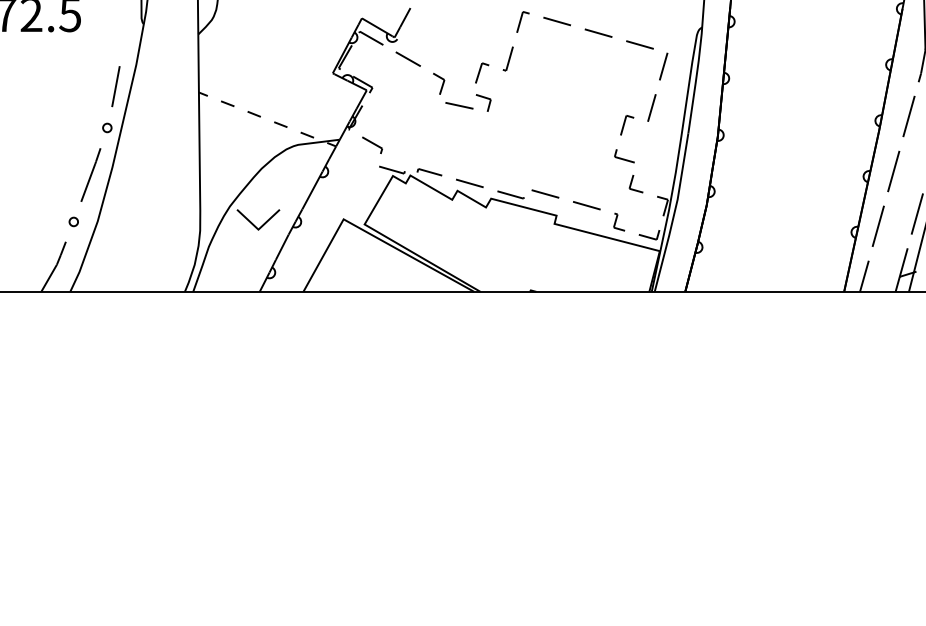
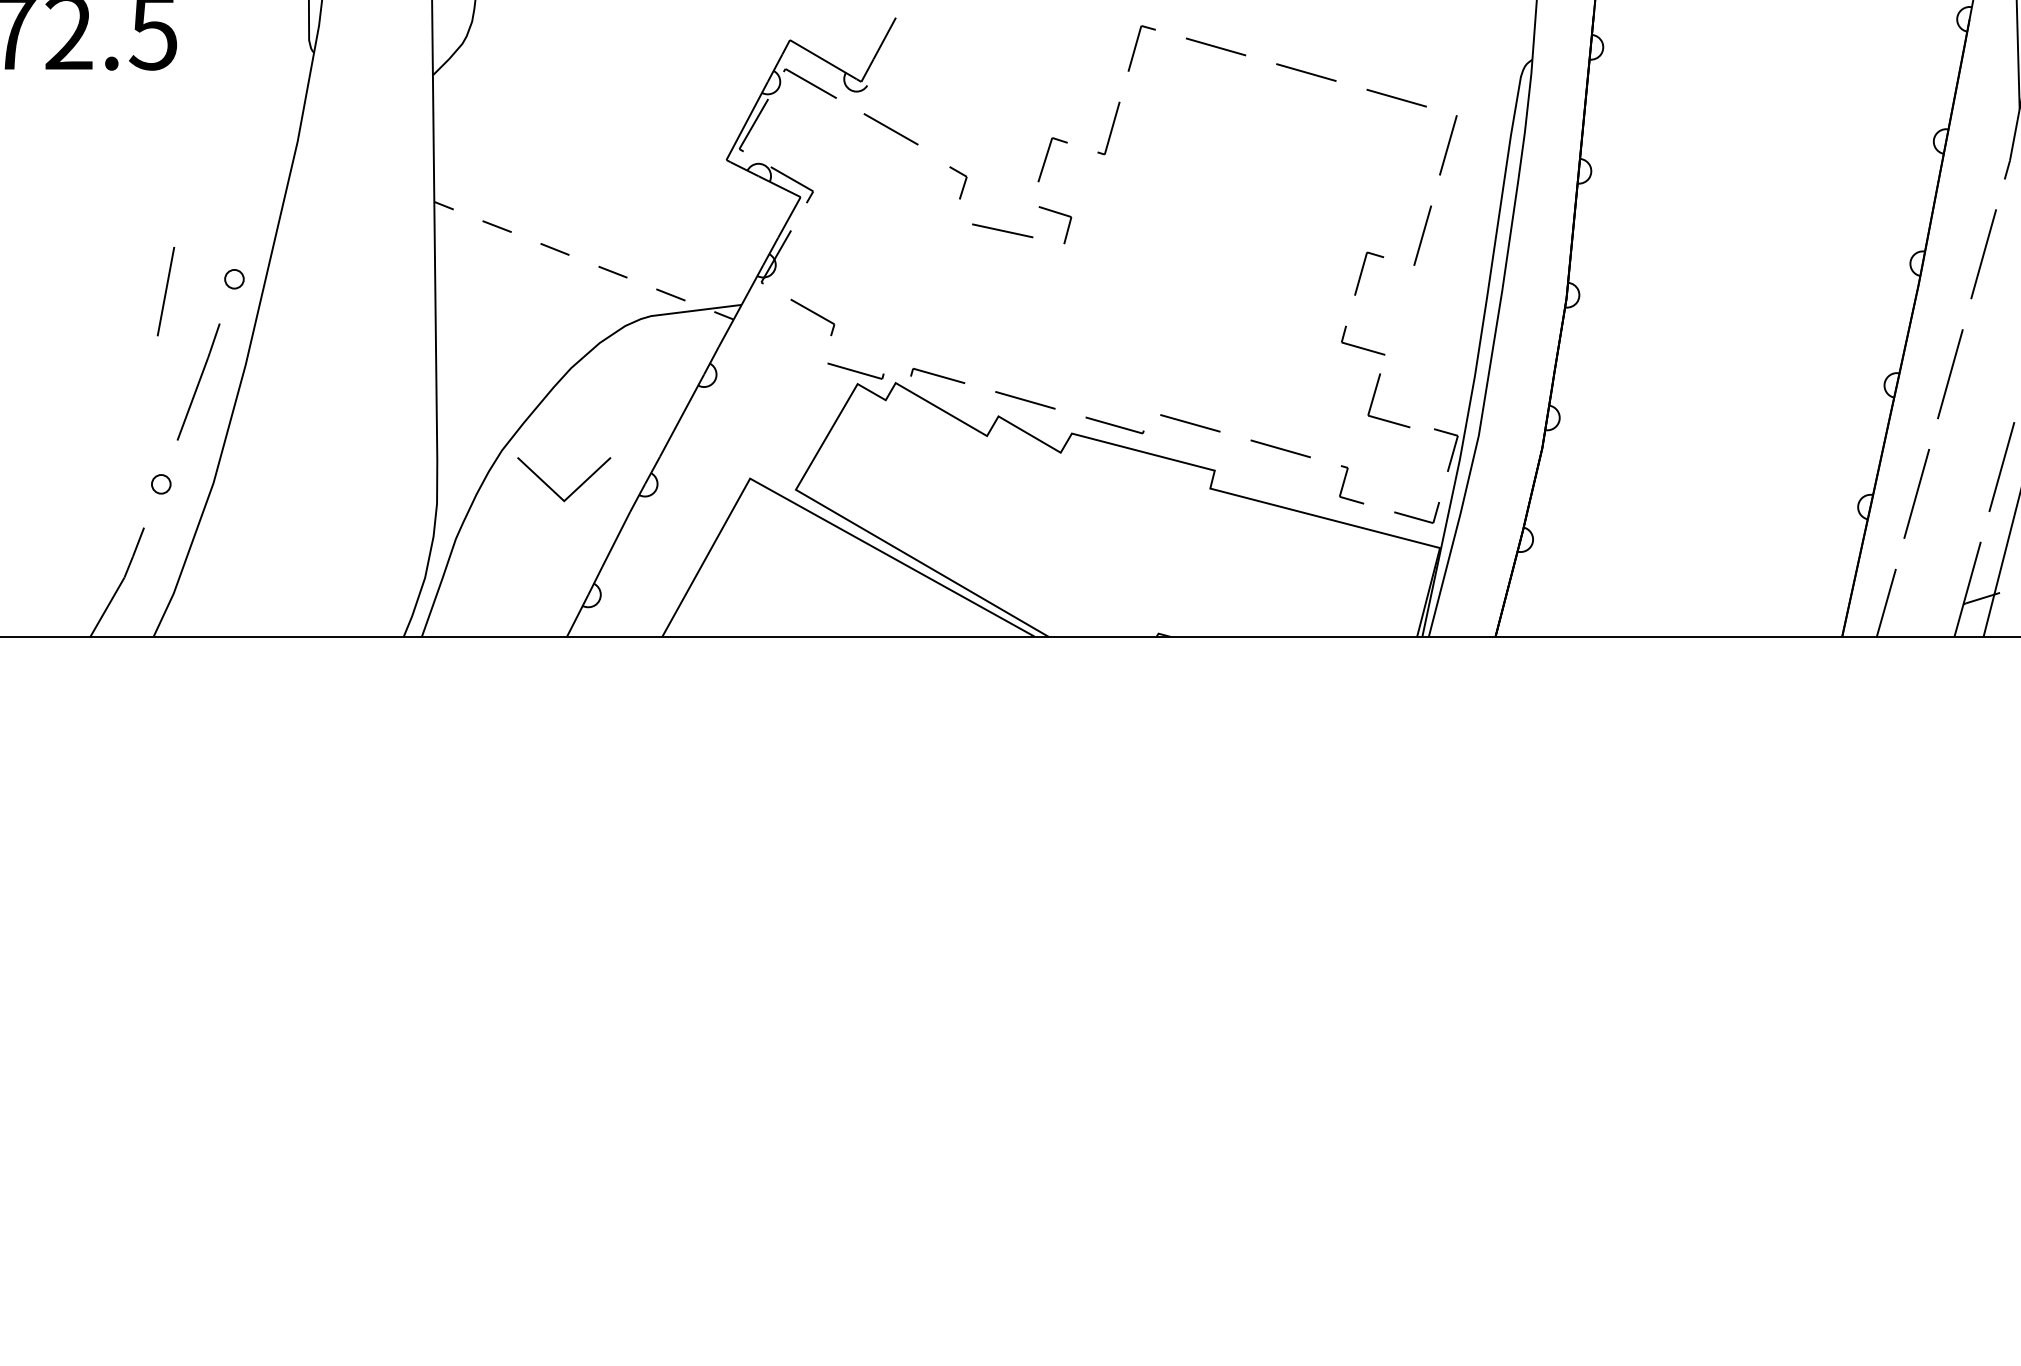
part: (439, 83) -> (959, 182), size x0.7
line: (115, 86) -> (164, 291), moved
part: (635, 184) -> (1386, 402), size x1.4

